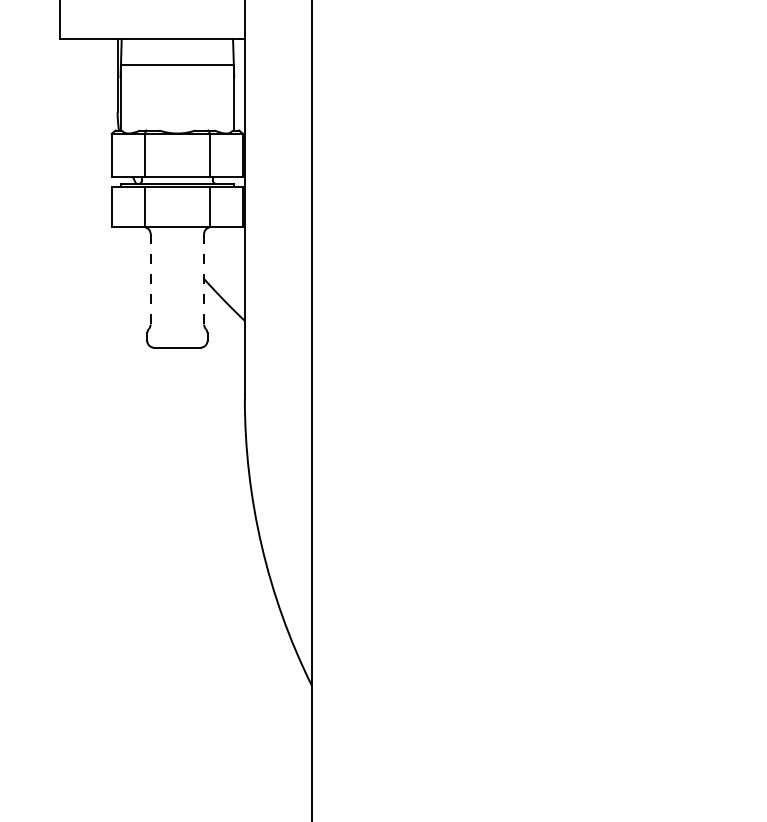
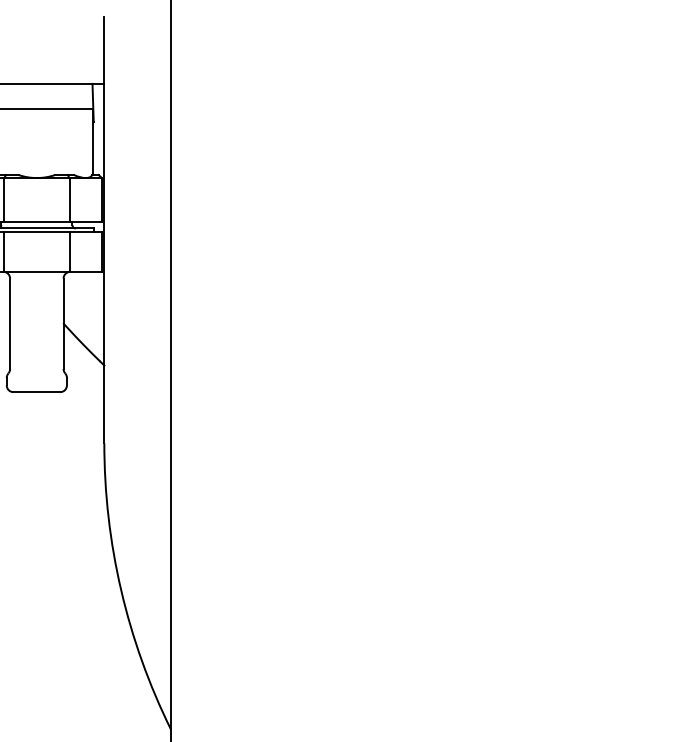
line: (150, 279) -> (9, 324), dashed -> solid
line: (204, 279) -> (63, 324), dashed -> solid

